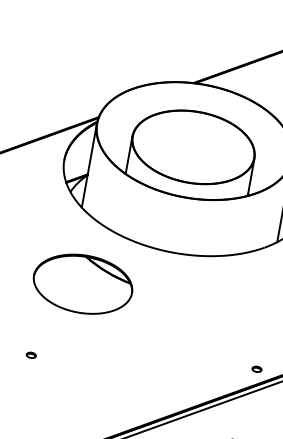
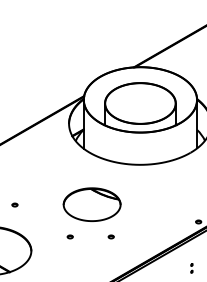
part: (81, 283) -> (91, 204), moved
part: (100, 366) -> (110, 236), added

